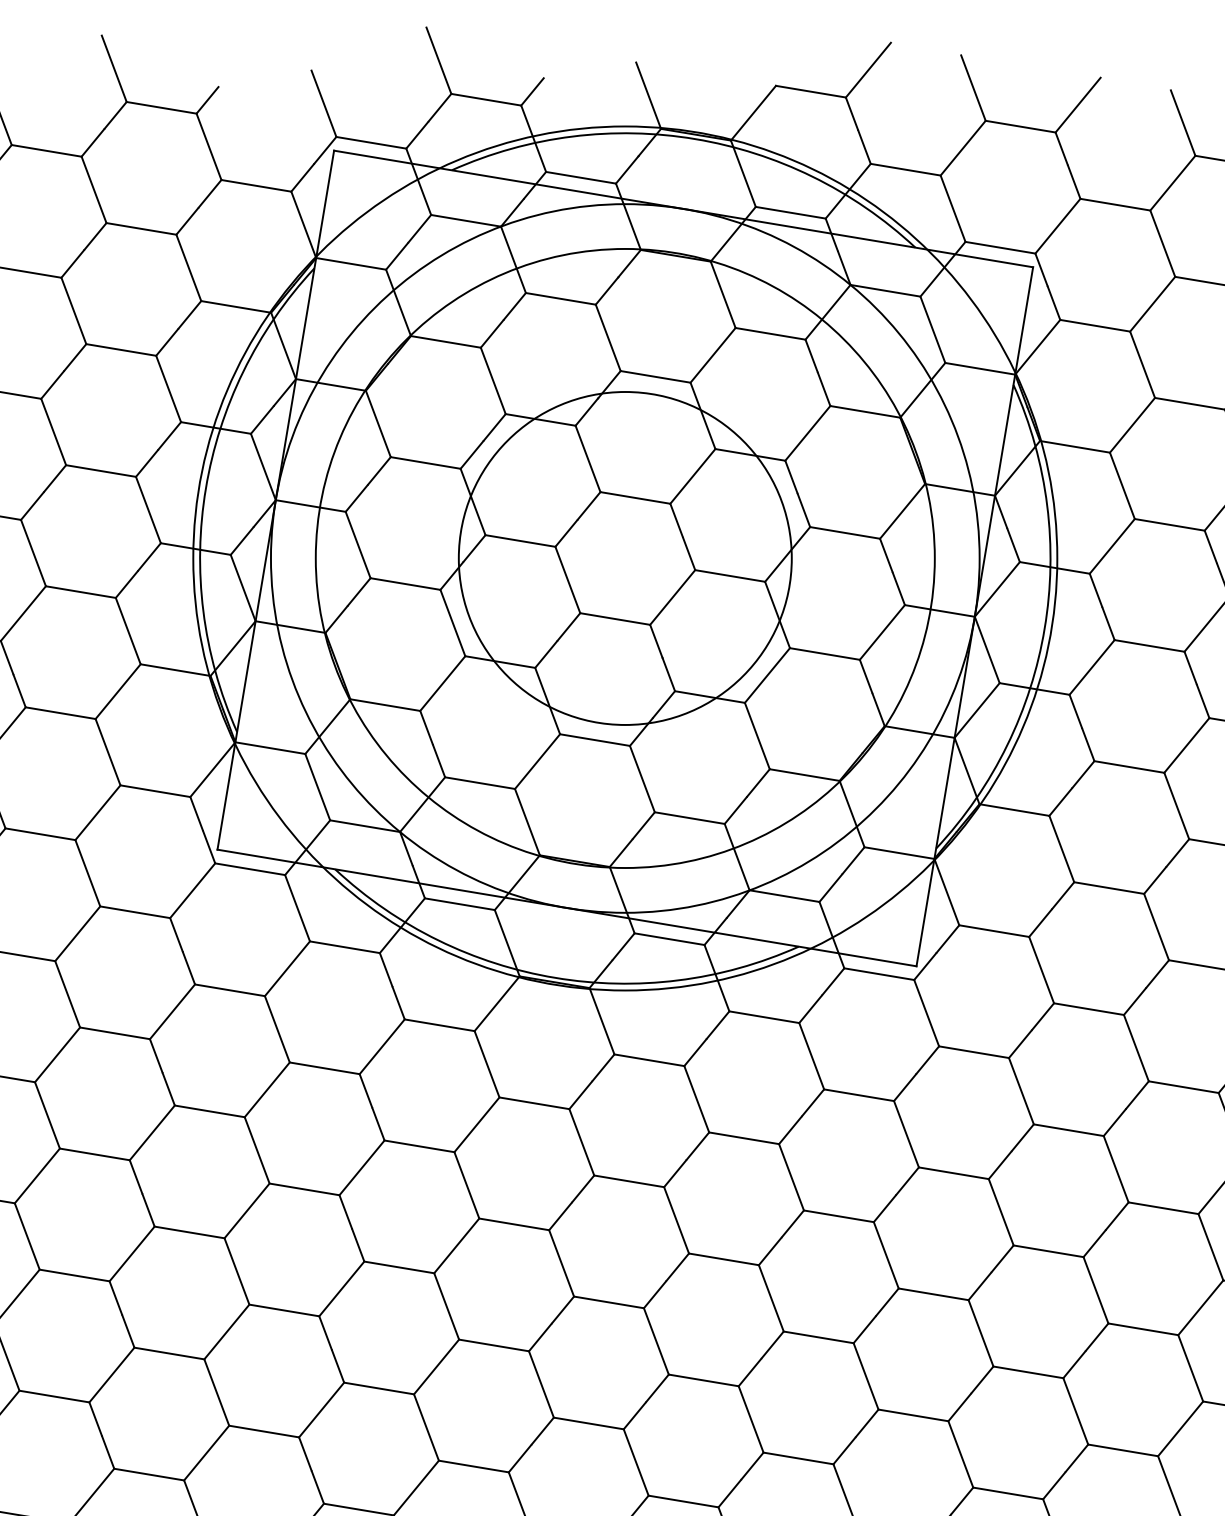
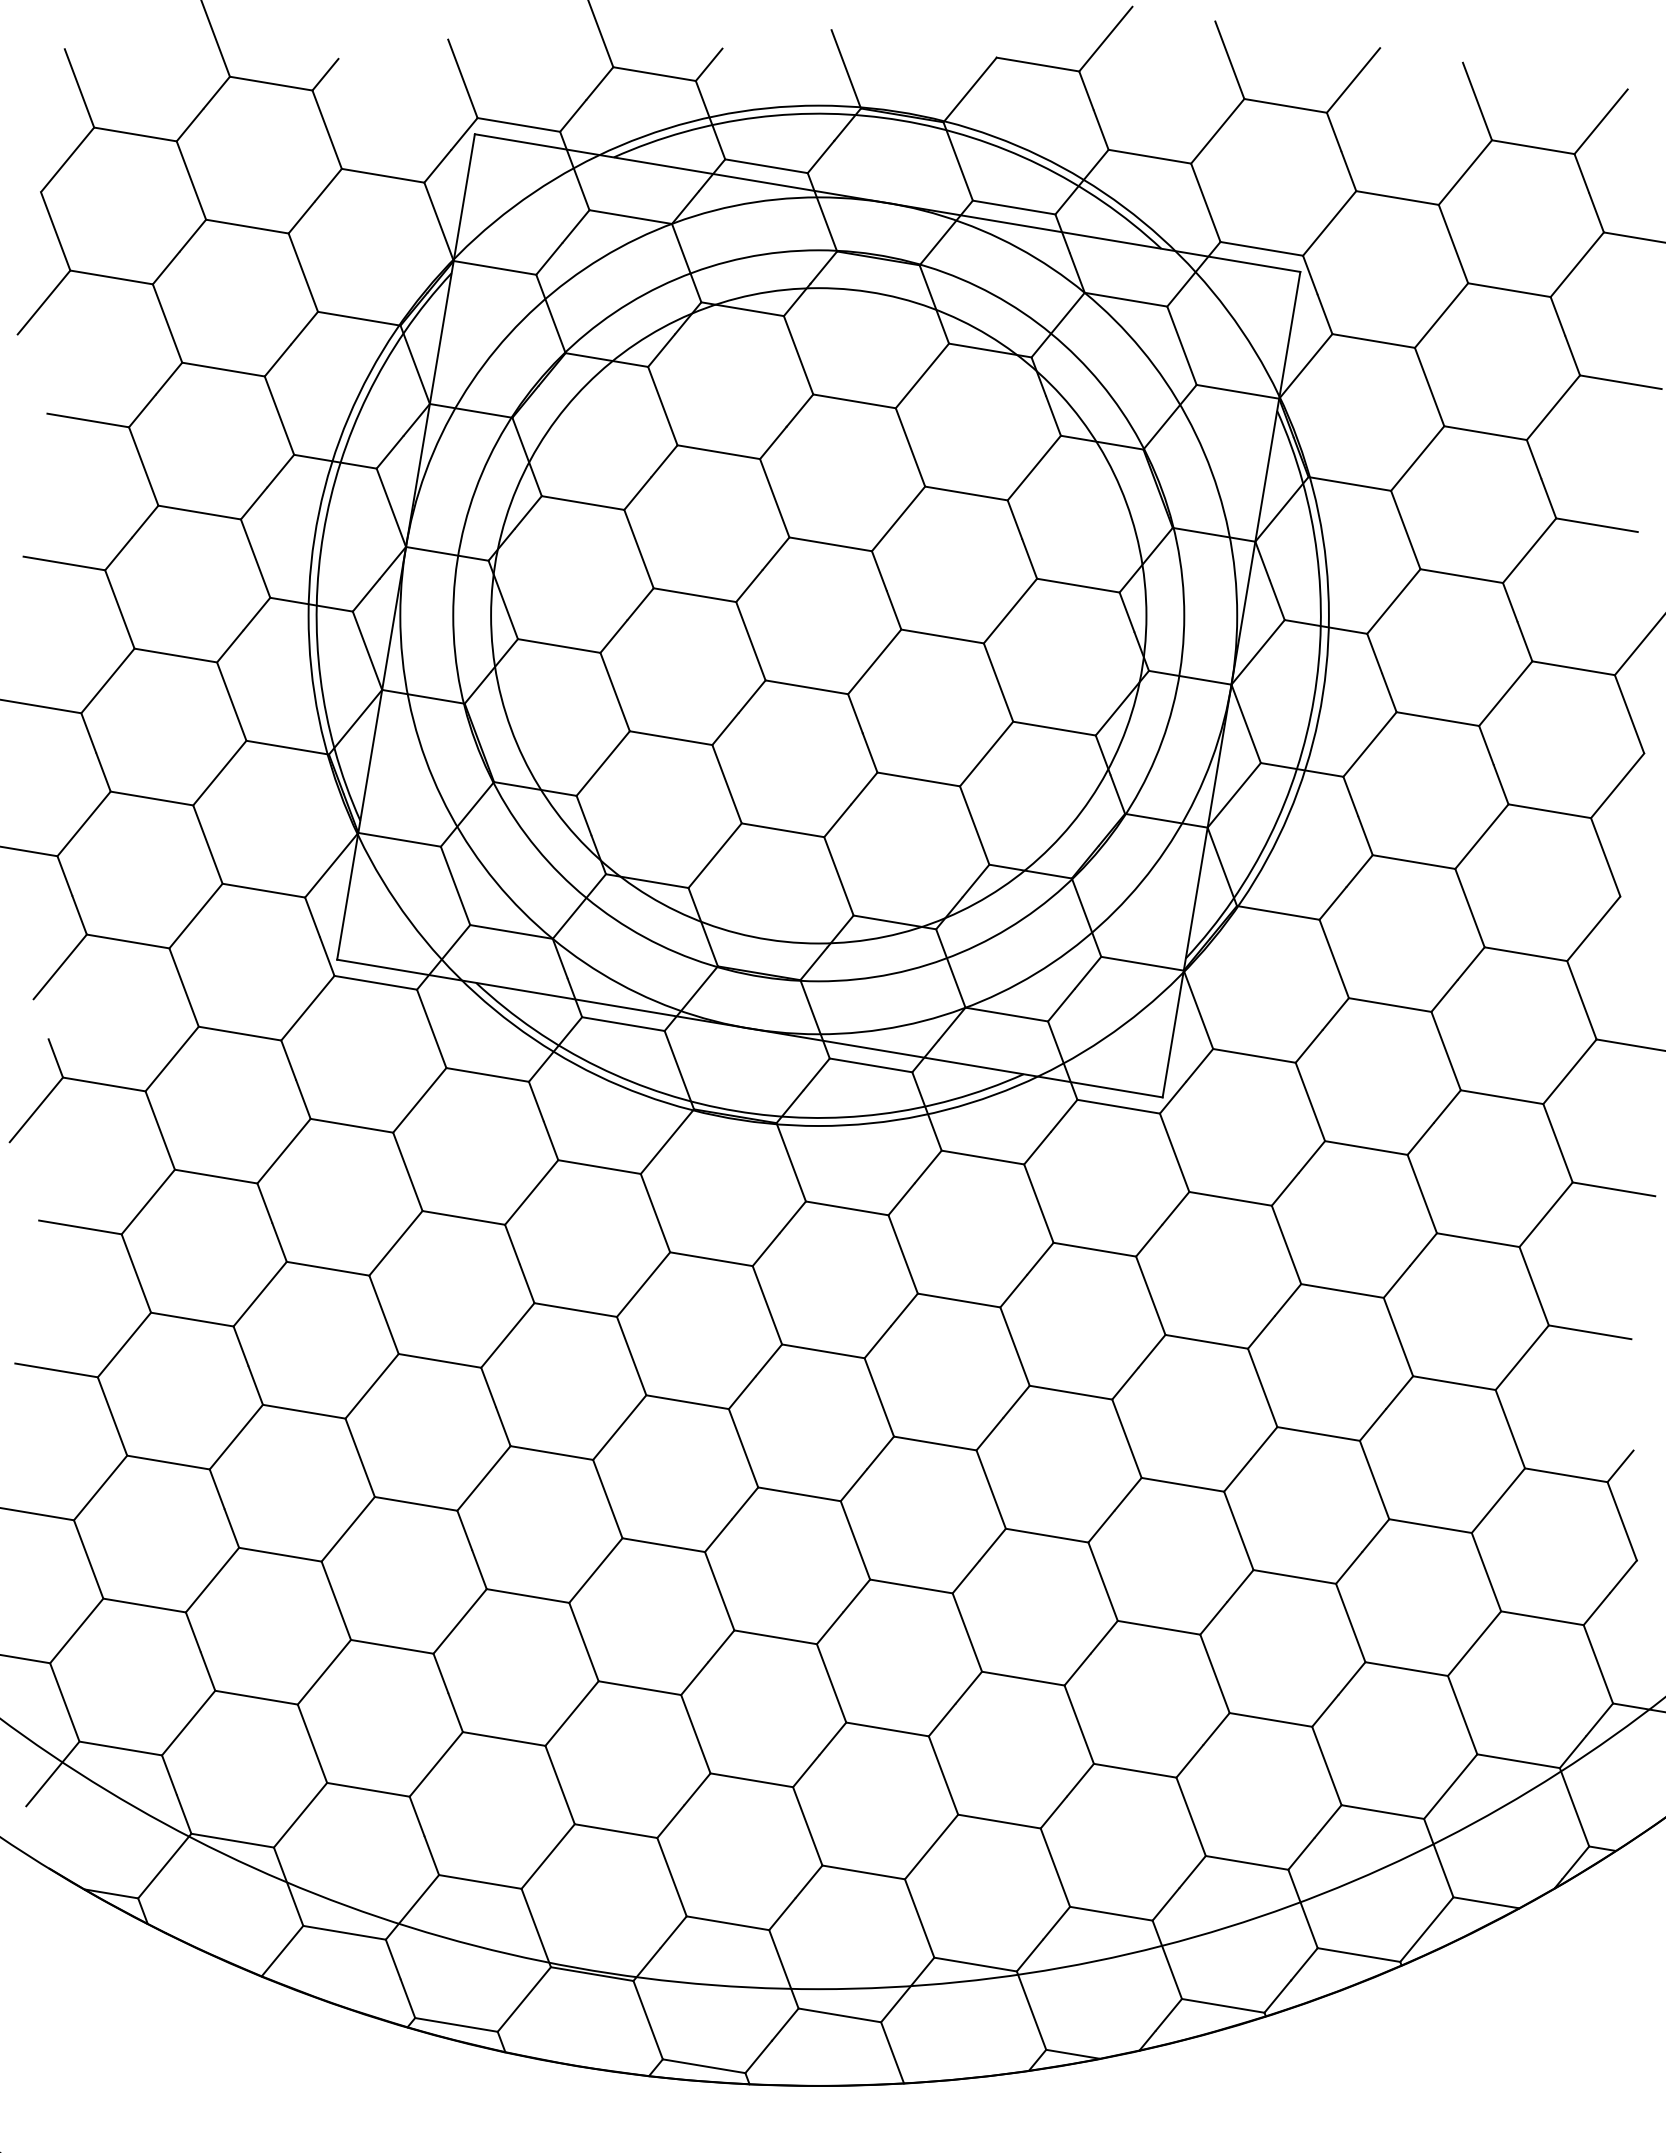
circle: (625, 558) -> (818, 615), size x1.67

